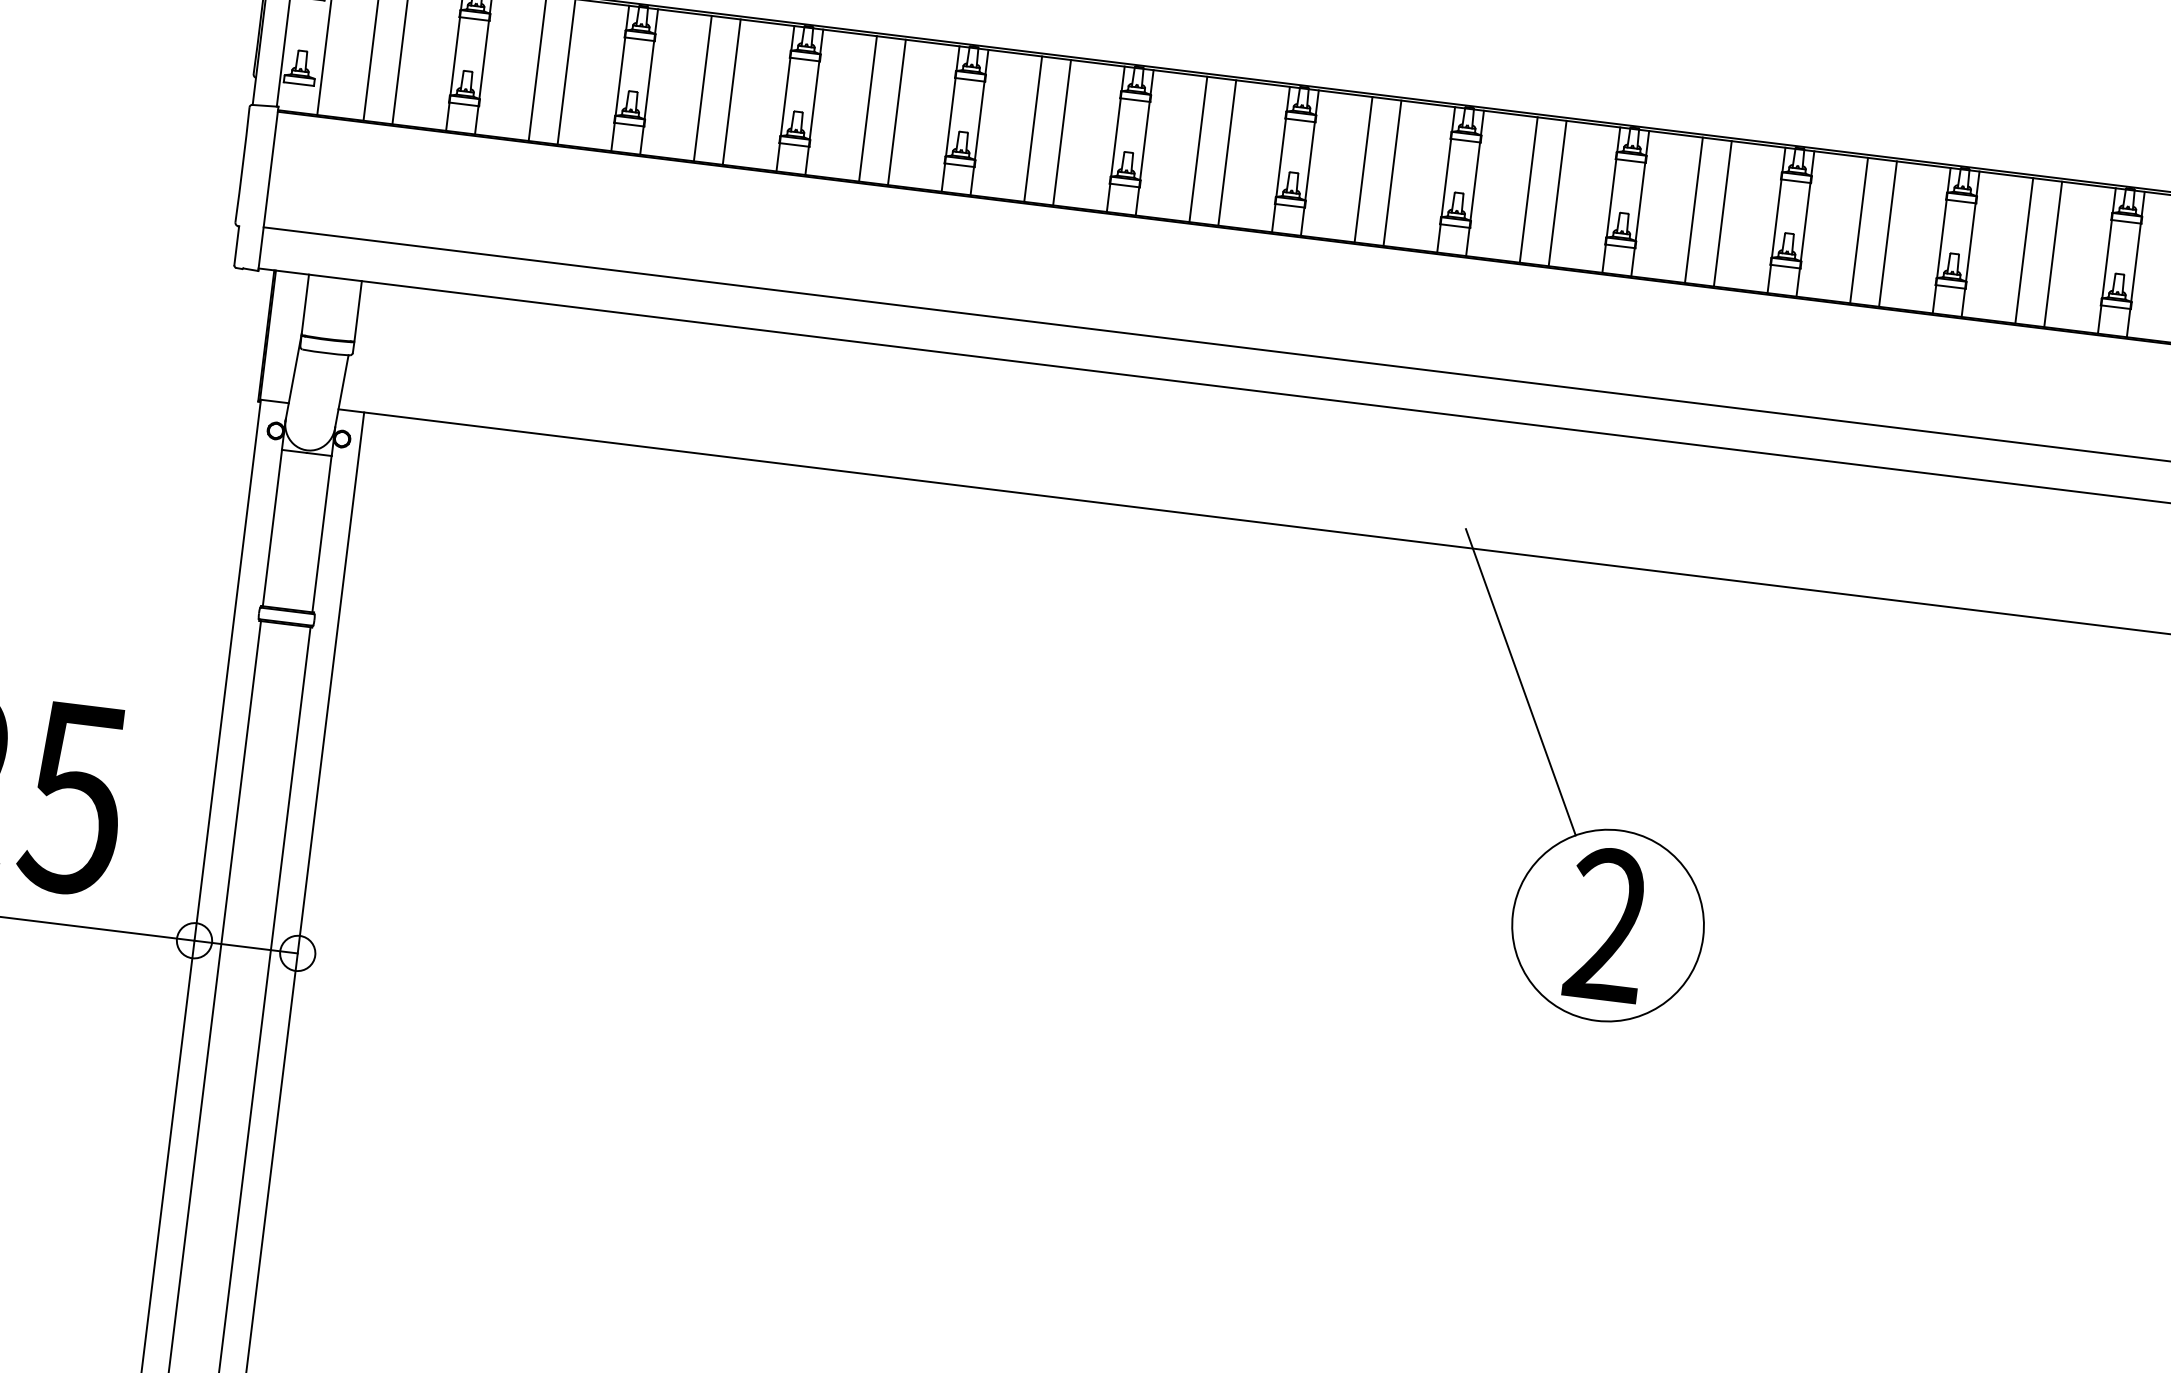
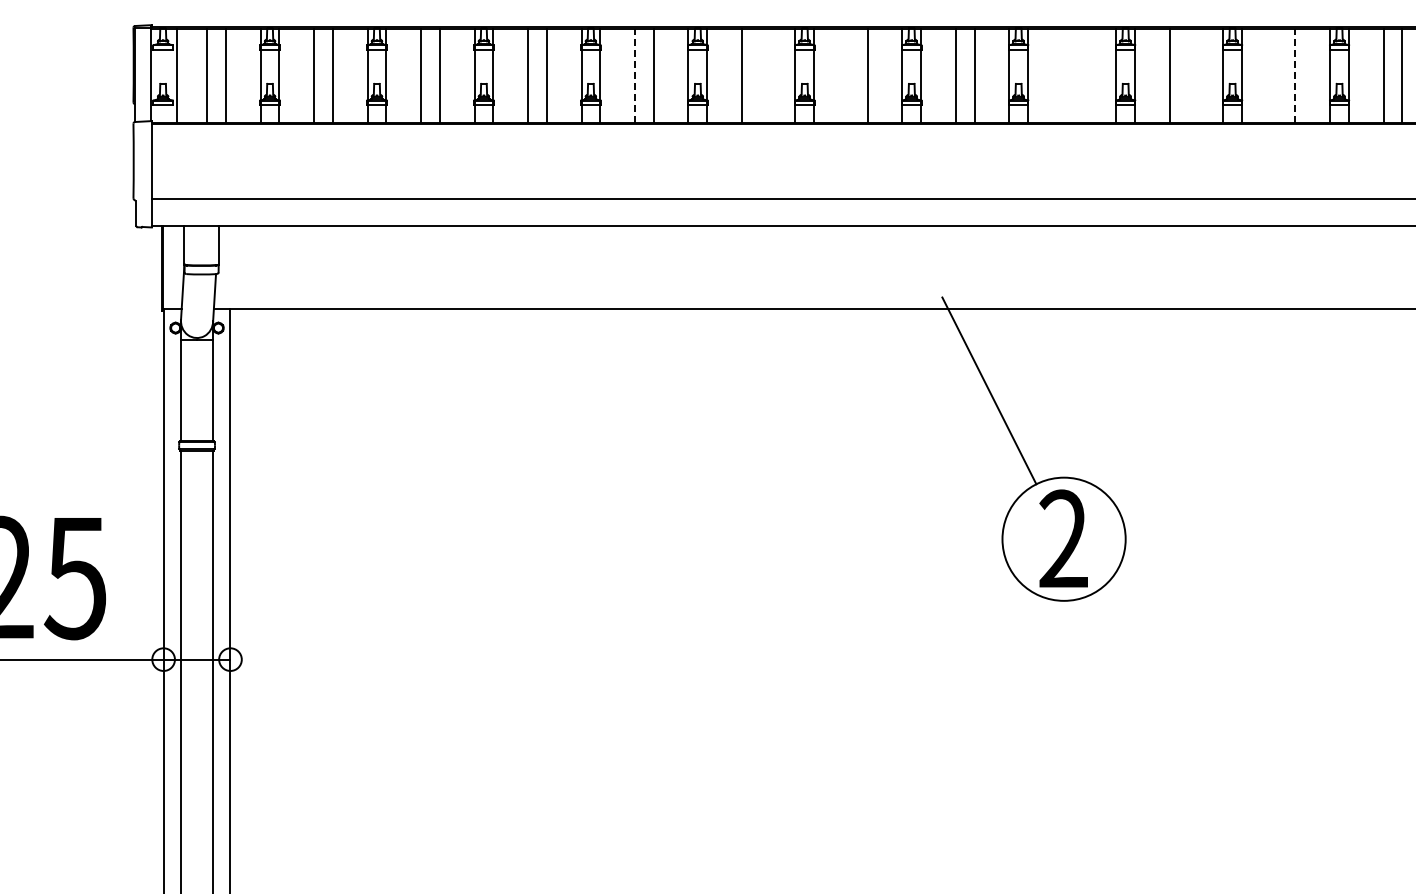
line: (1034, 128) -> (635, 75), solid -> dashed
line: (1226, 153) -> (760, 76), removed
line: (1362, 169) -> (848, 76), removed
line: (1693, 210) -> (1062, 76), removed
line: (1722, 214) -> (1081, 76), removed
line: (1888, 234) -> (1188, 76), removed
line: (2023, 251) -> (1276, 76), removed
line: (2053, 253) -> (1295, 75), solid -> dashed

